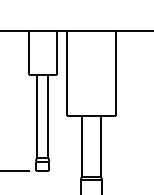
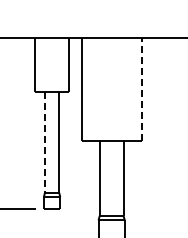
line: (115, 73) -> (141, 89), solid -> dashed
line: (36, 116) -> (44, 142), solid -> dashed

